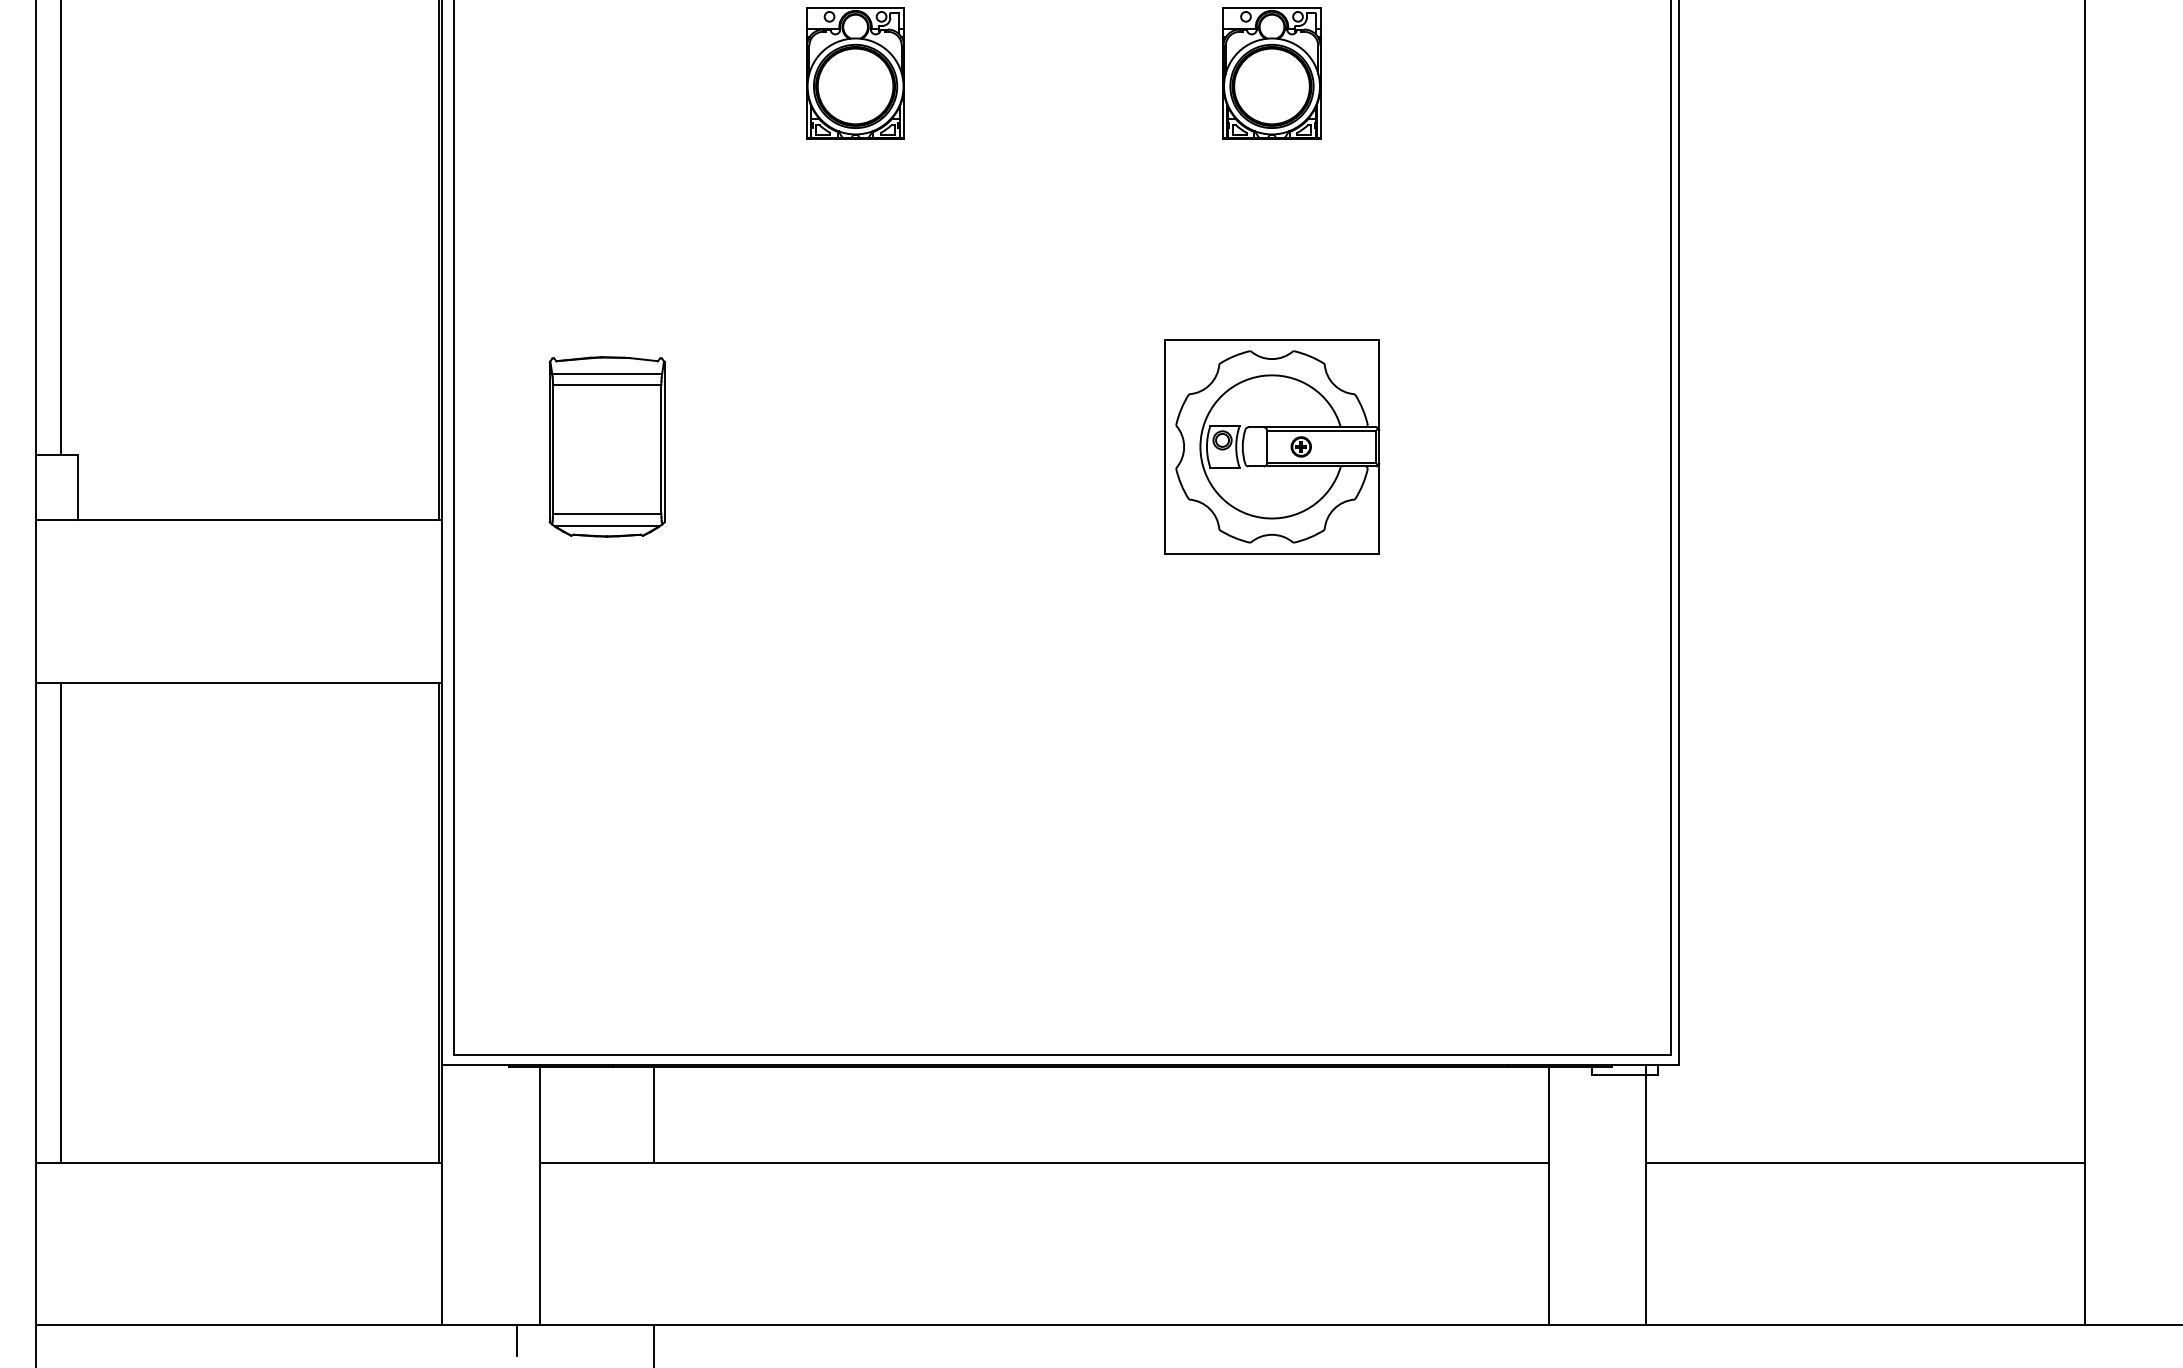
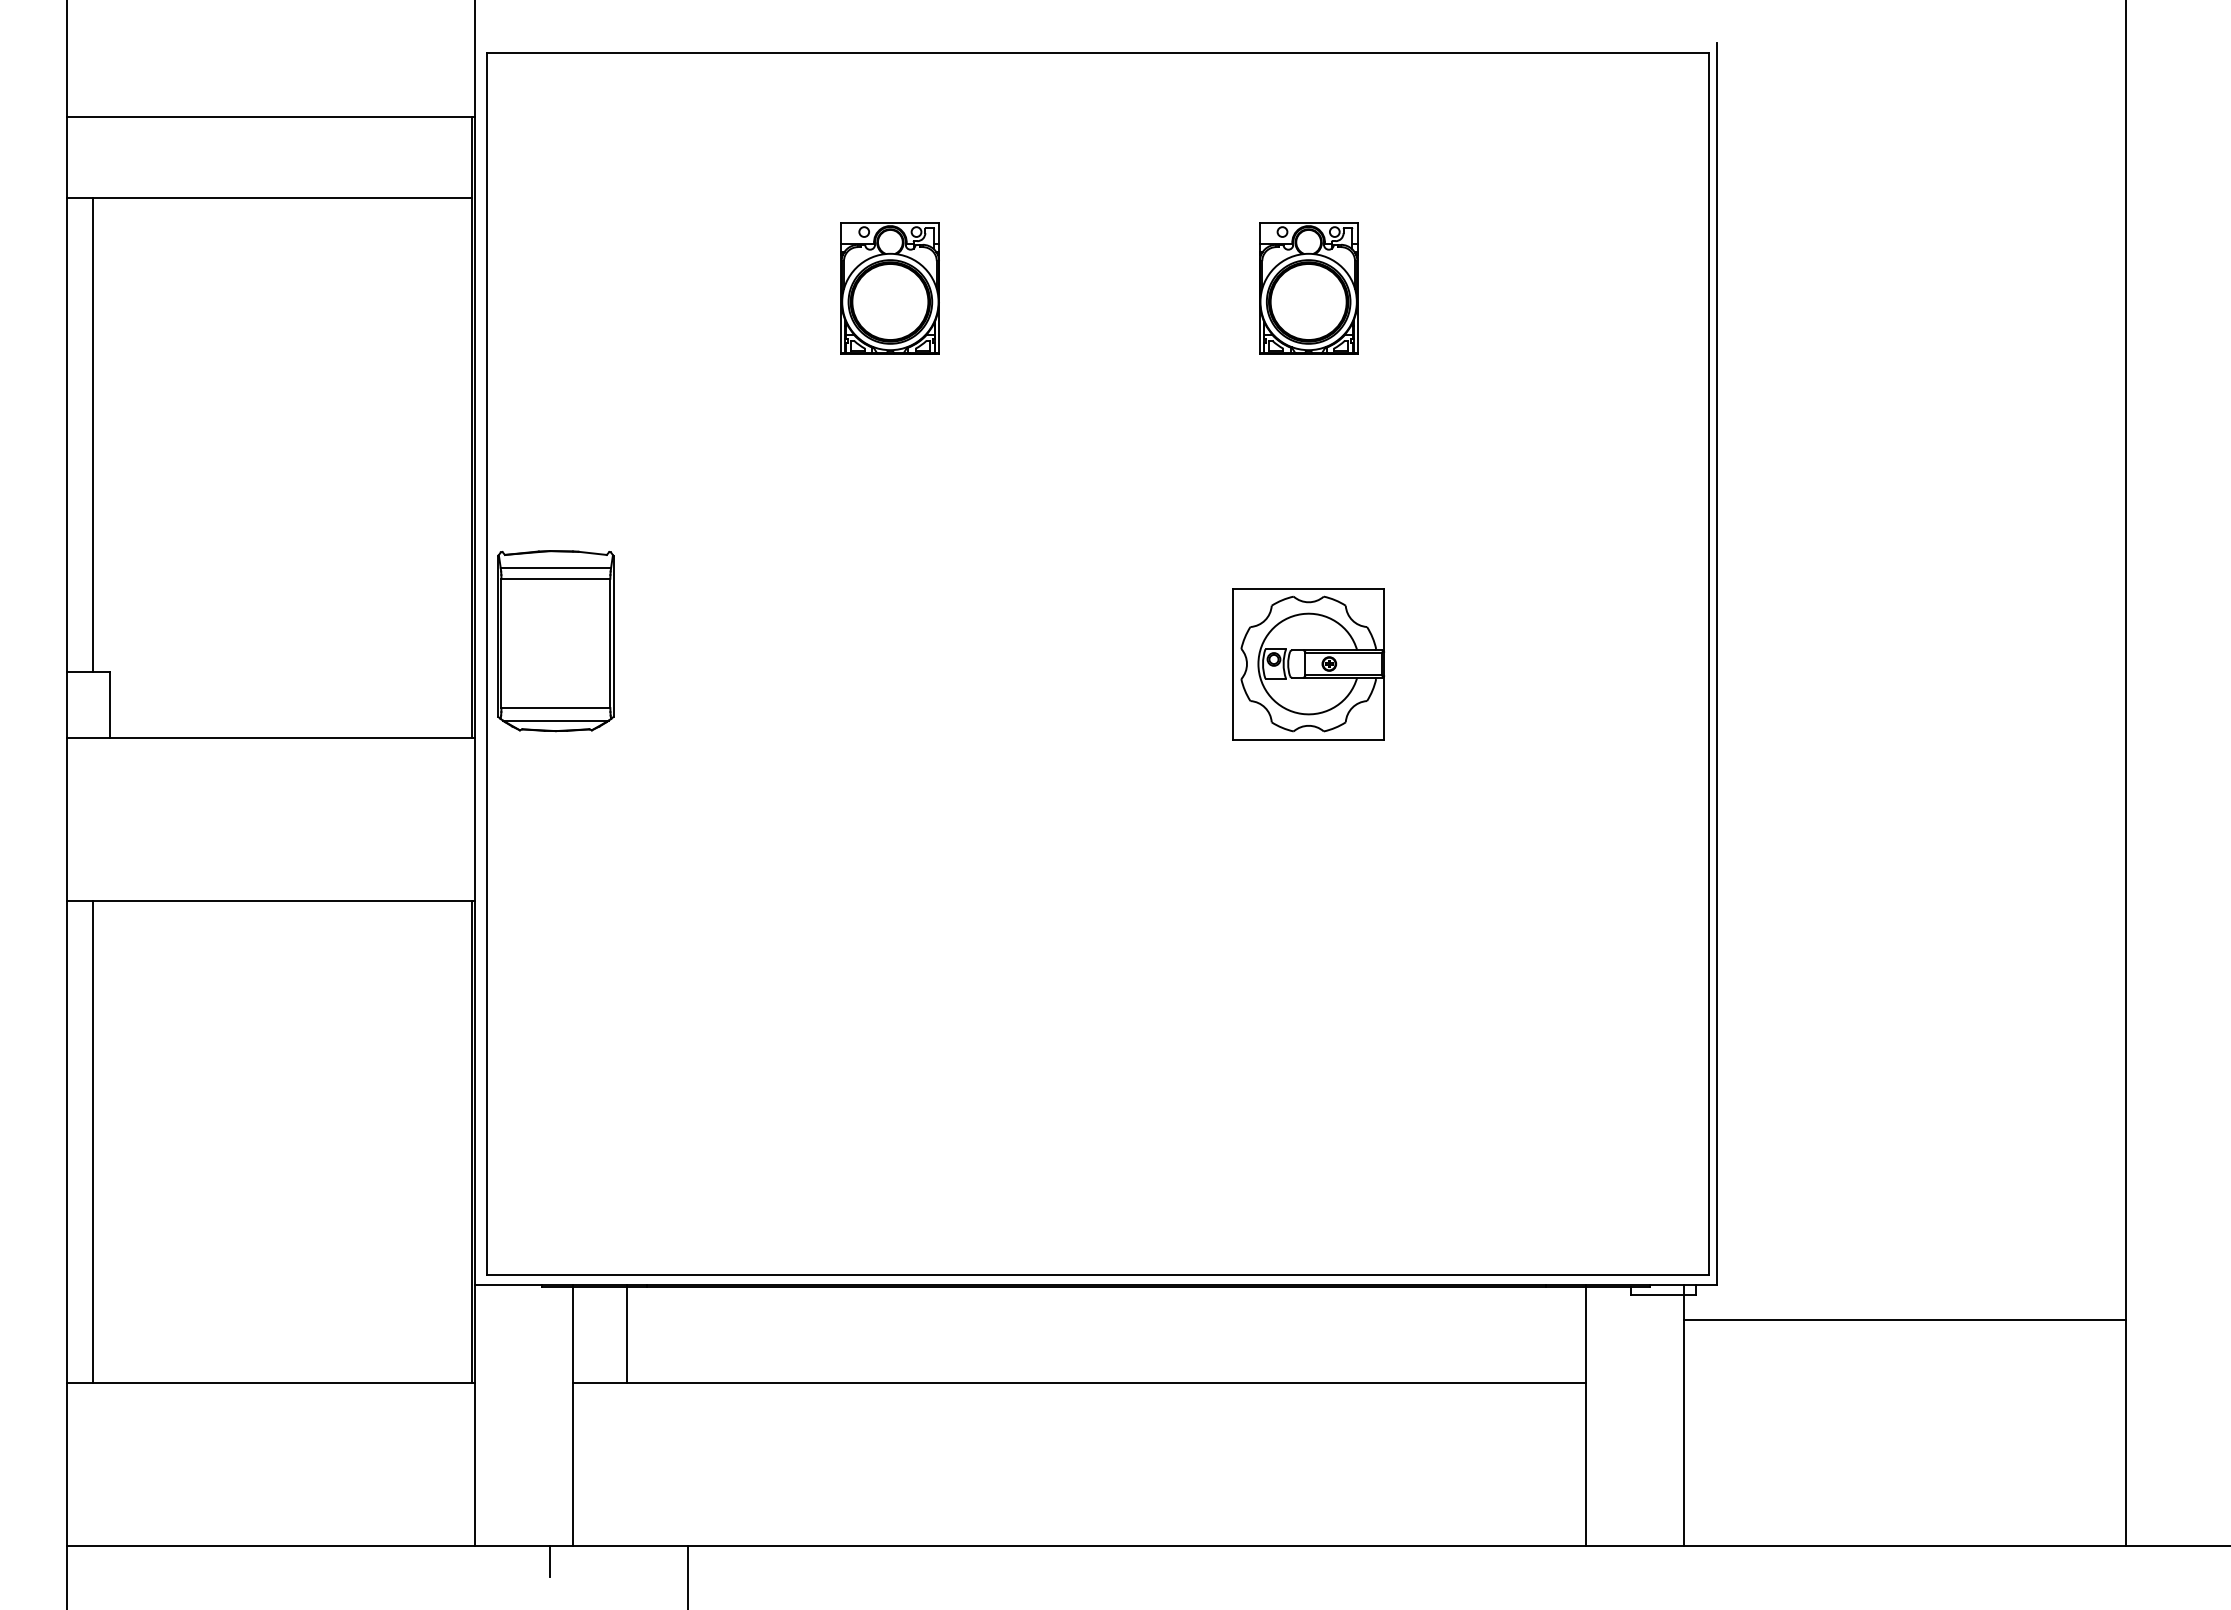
part: (1271, 446) -> (1308, 663), size x0.7
part: (606, 447) -> (555, 641), moved
line: (654, 1113) -> (627, 1333), moved
line: (1865, 1162) -> (1904, 1319), moved

